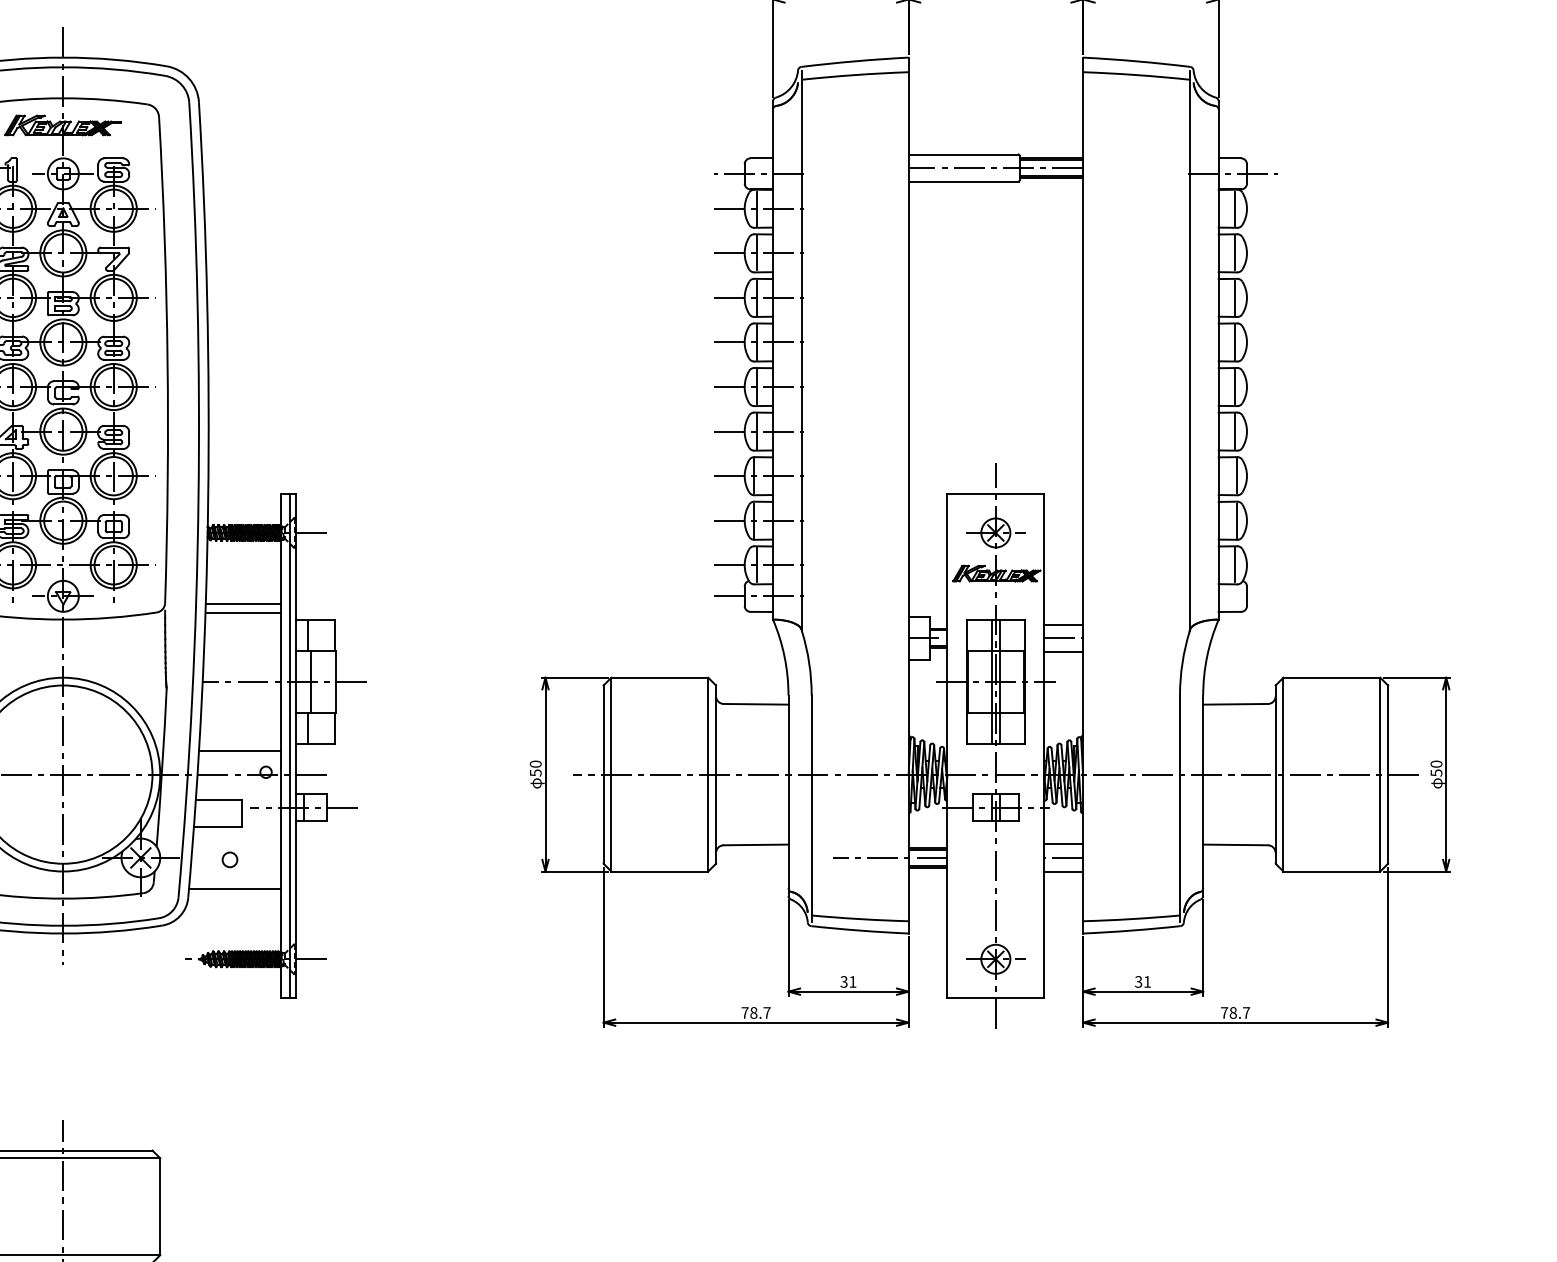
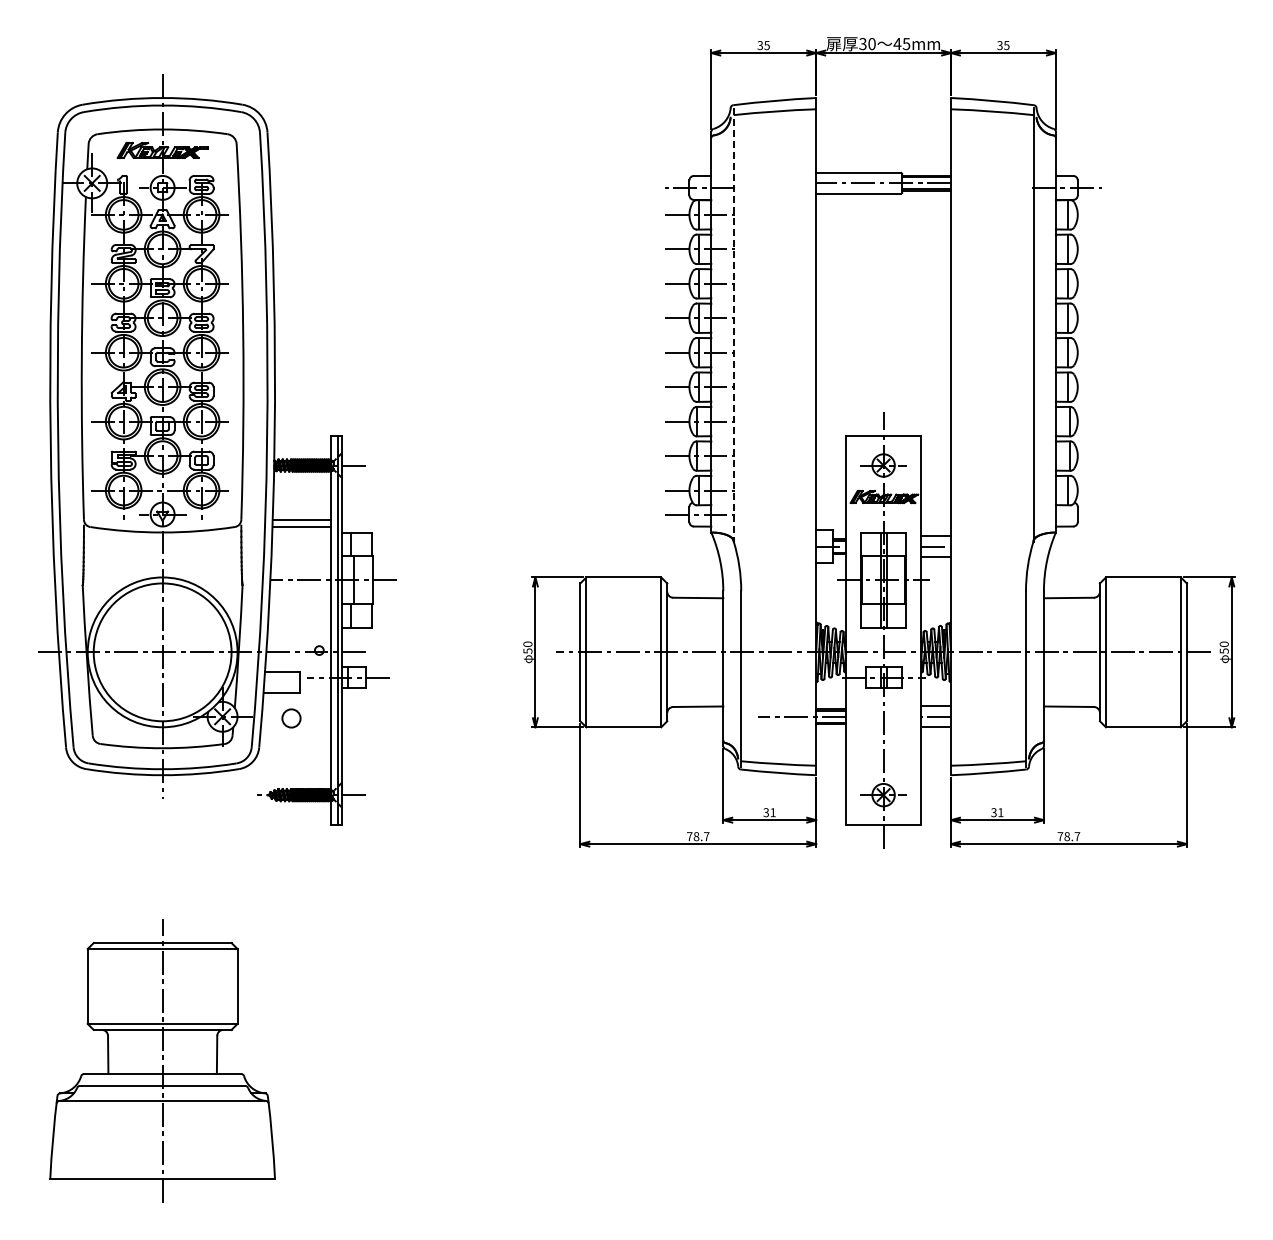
line: (801, 350) -> (733, 324), solid -> dashed
line: (240, 750) -> (299, 633), removed
circle: (230, 858) -> (291, 717), size x1.6
line: (235, 888) -> (295, 740), removed

